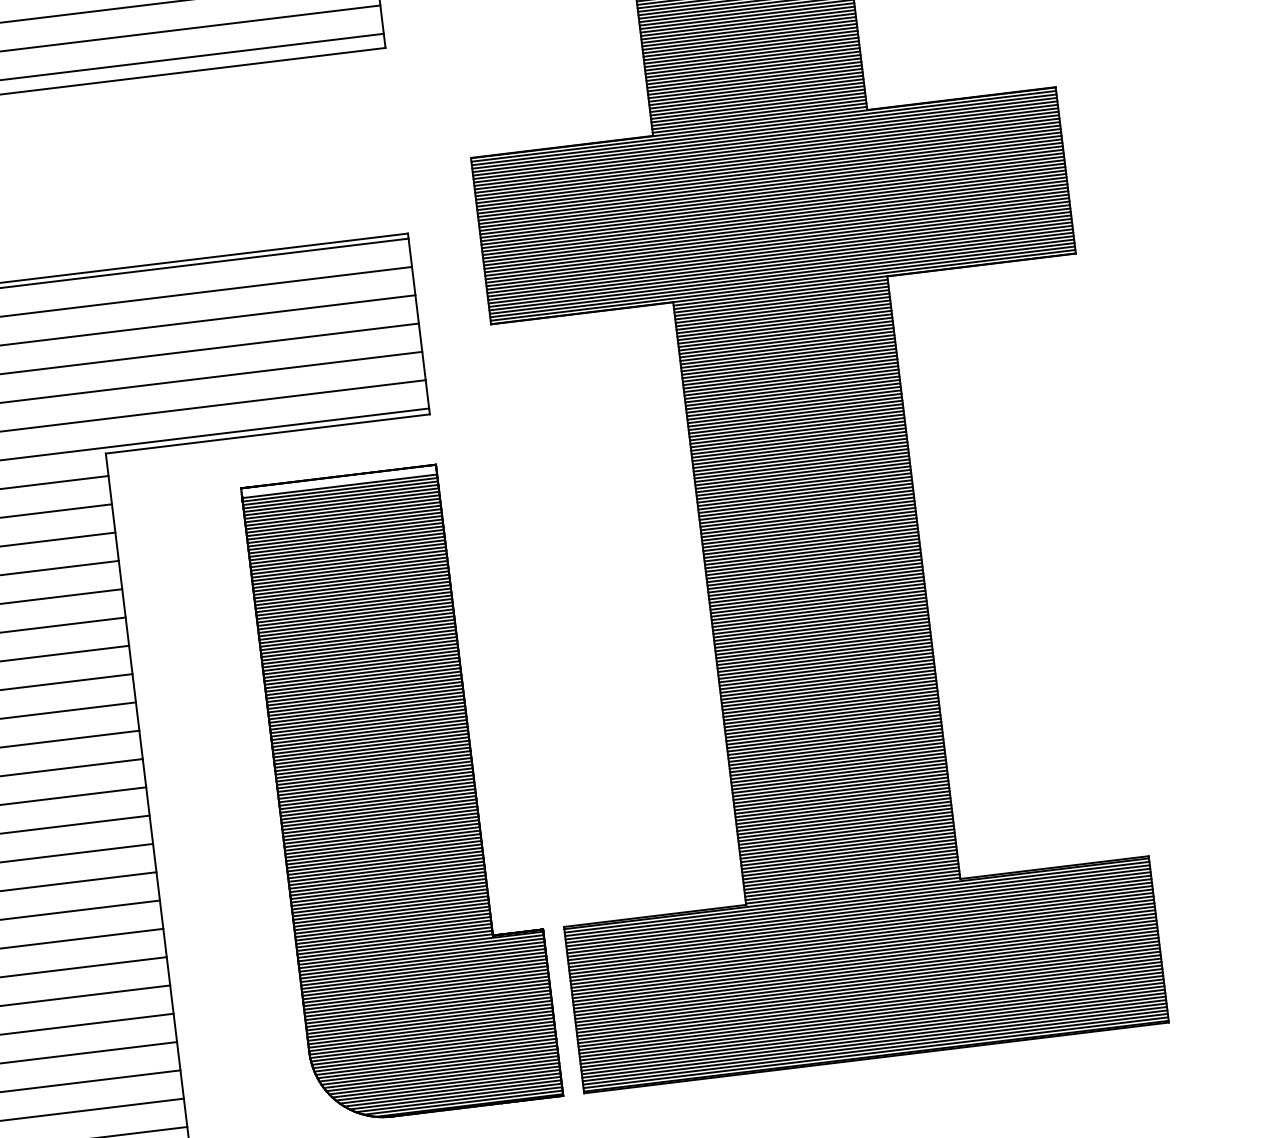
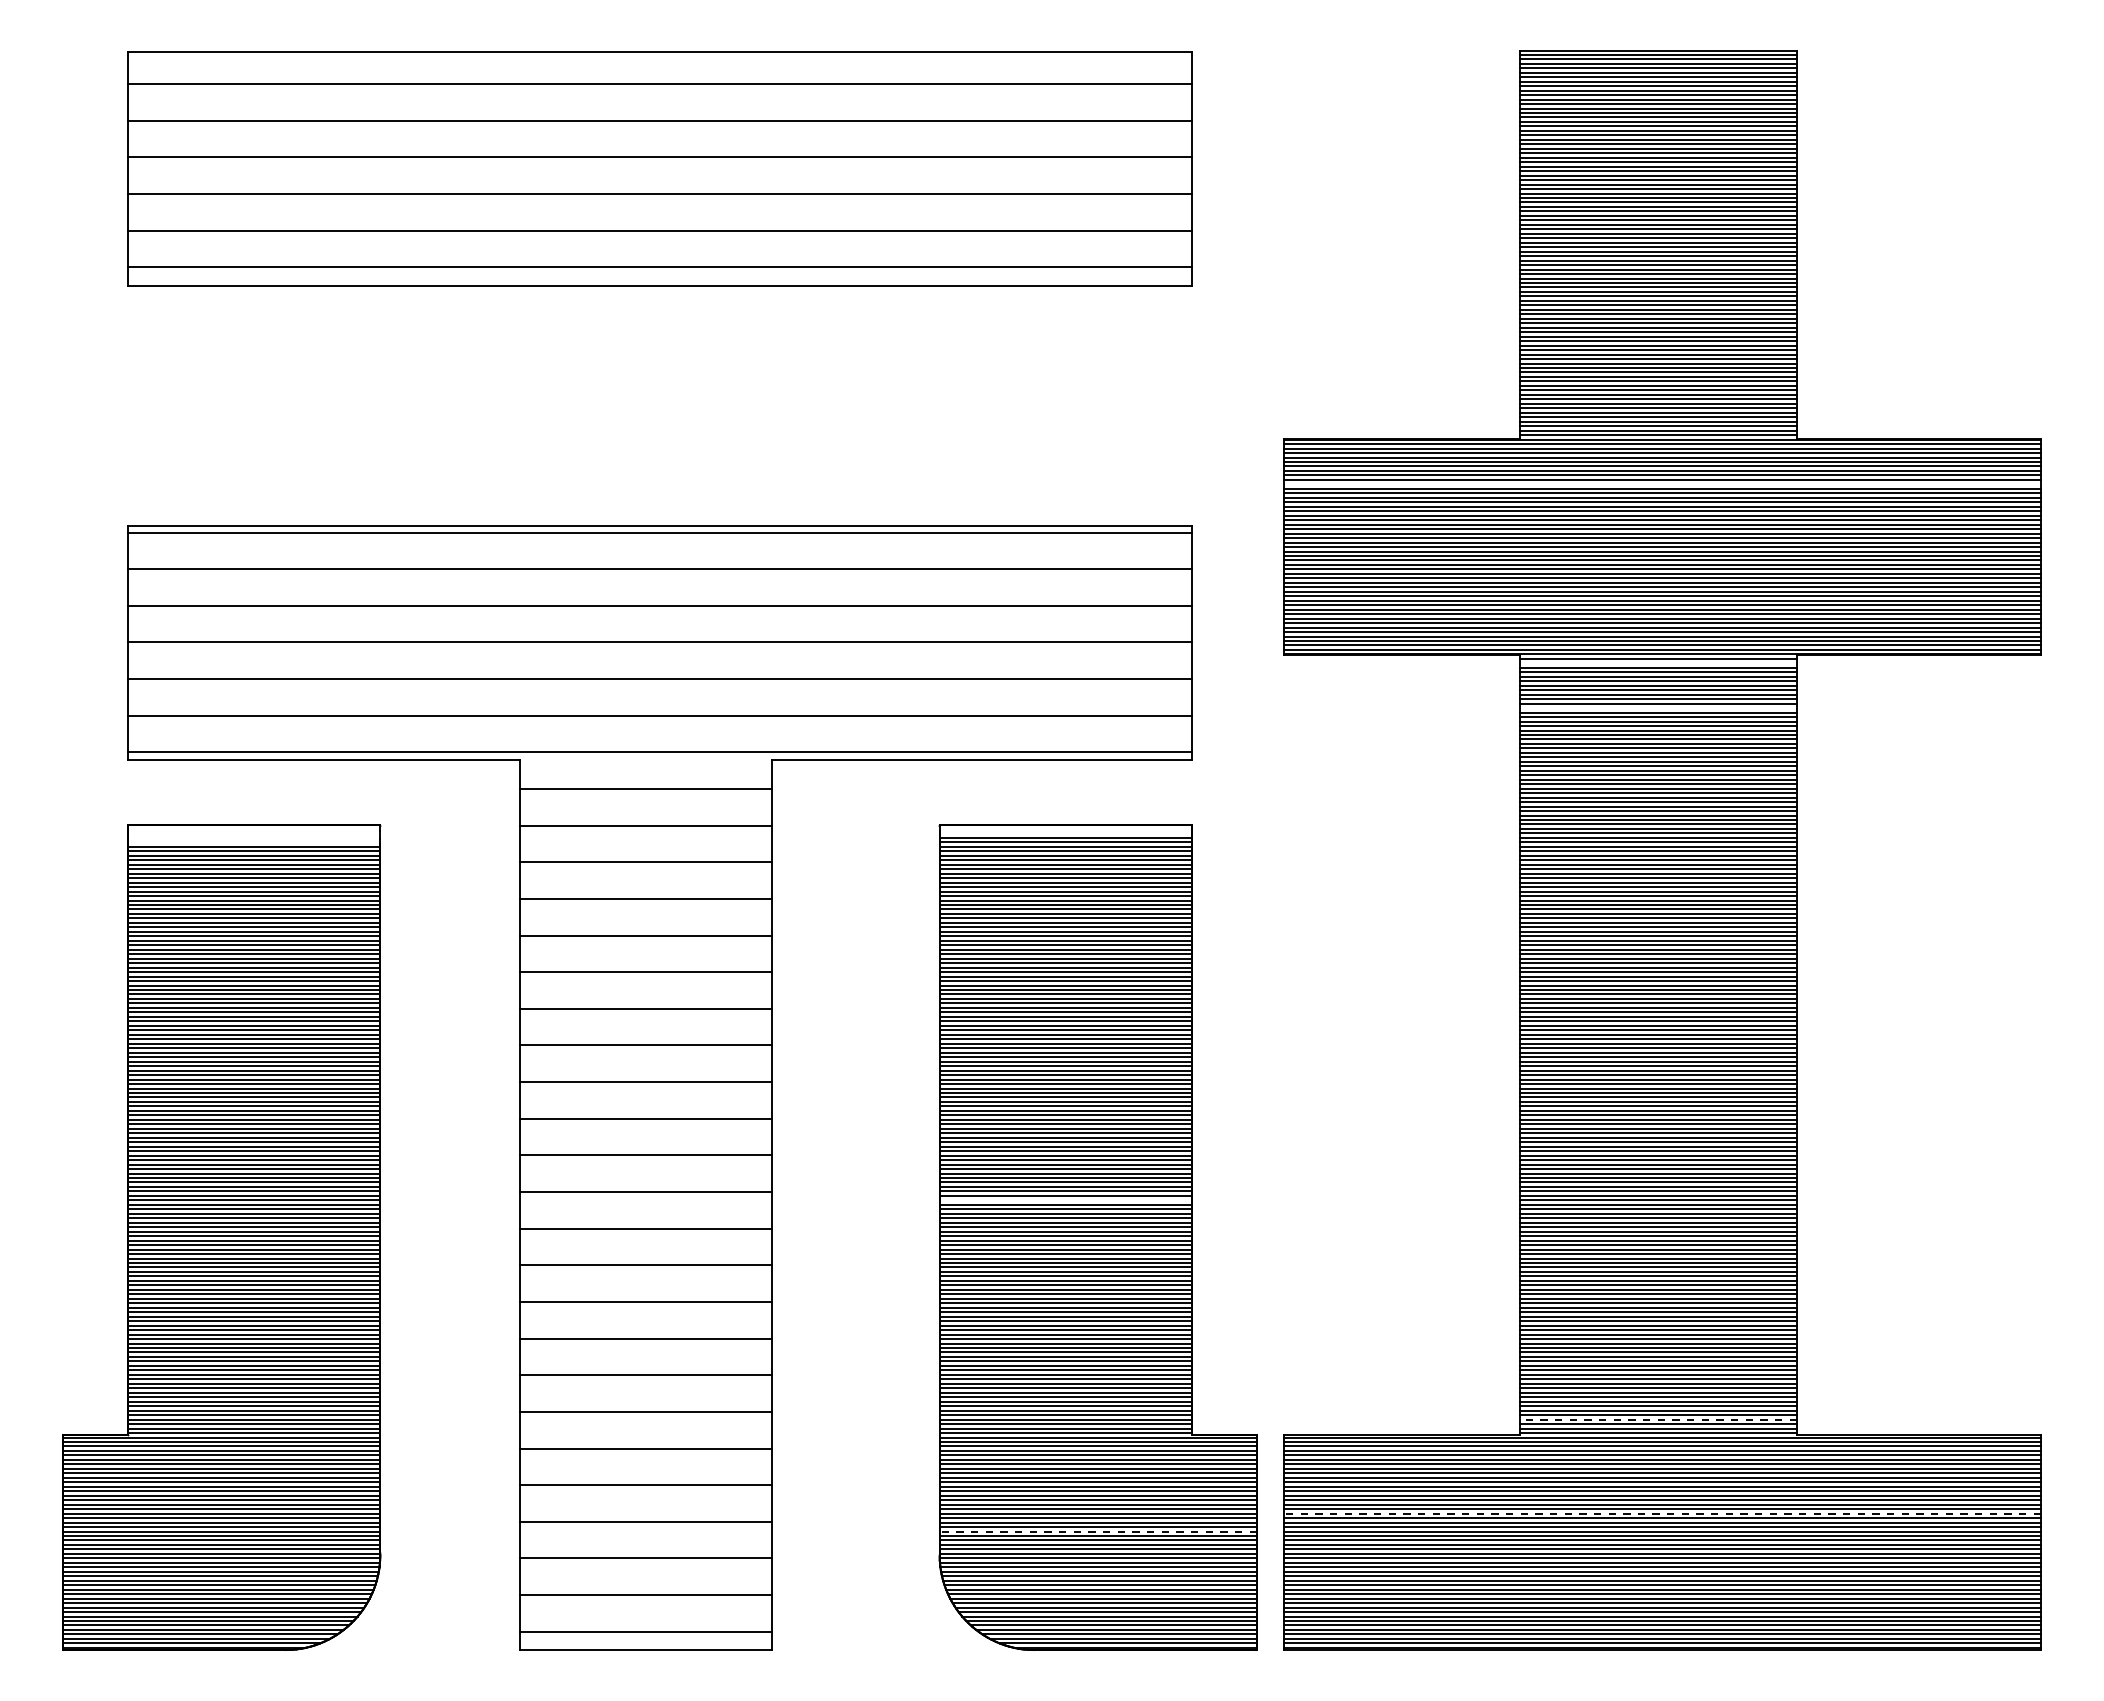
line: (767, 157) -> (1662, 484), removed
line: (780, 296) -> (1657, 663), removed
line: (784, 331) -> (1657, 708), removed
line: (373, 766) -> (1065, 1200), removed
line: (851, 880) -> (1658, 1419), solid -> dashed
line: (863, 952) -> (1661, 1513), solid -> dashed
line: (429, 1019) -> (1098, 1531), solid -> dashed

